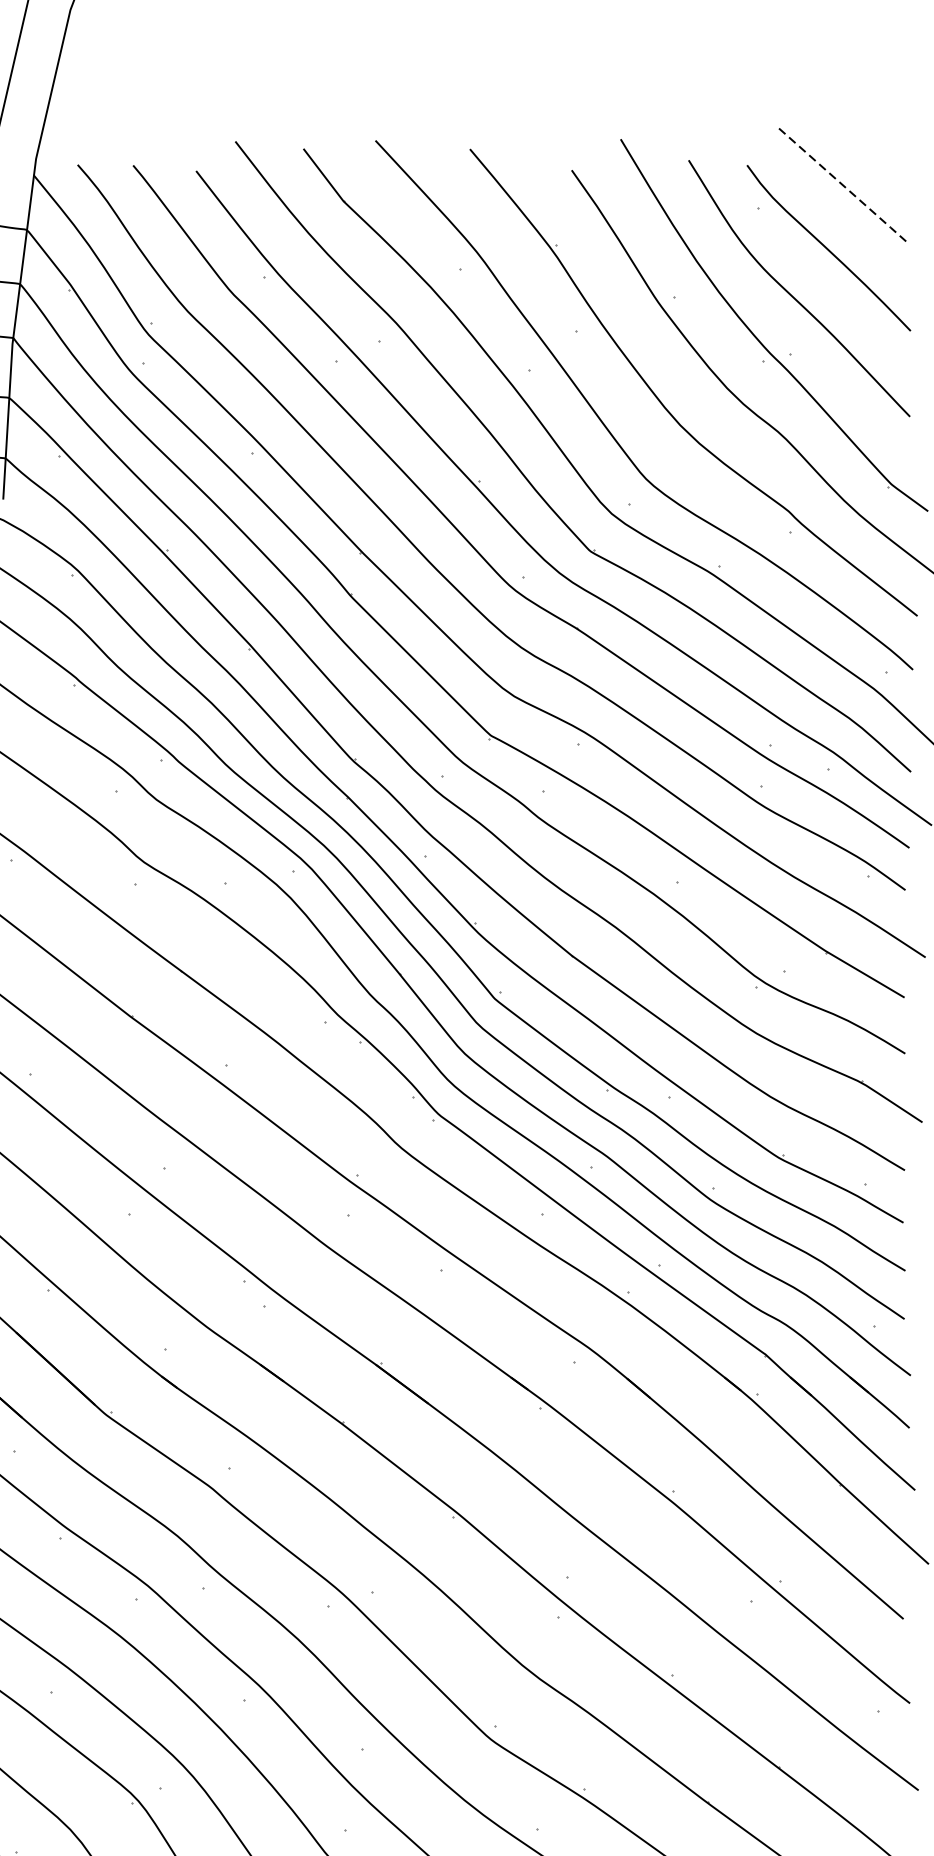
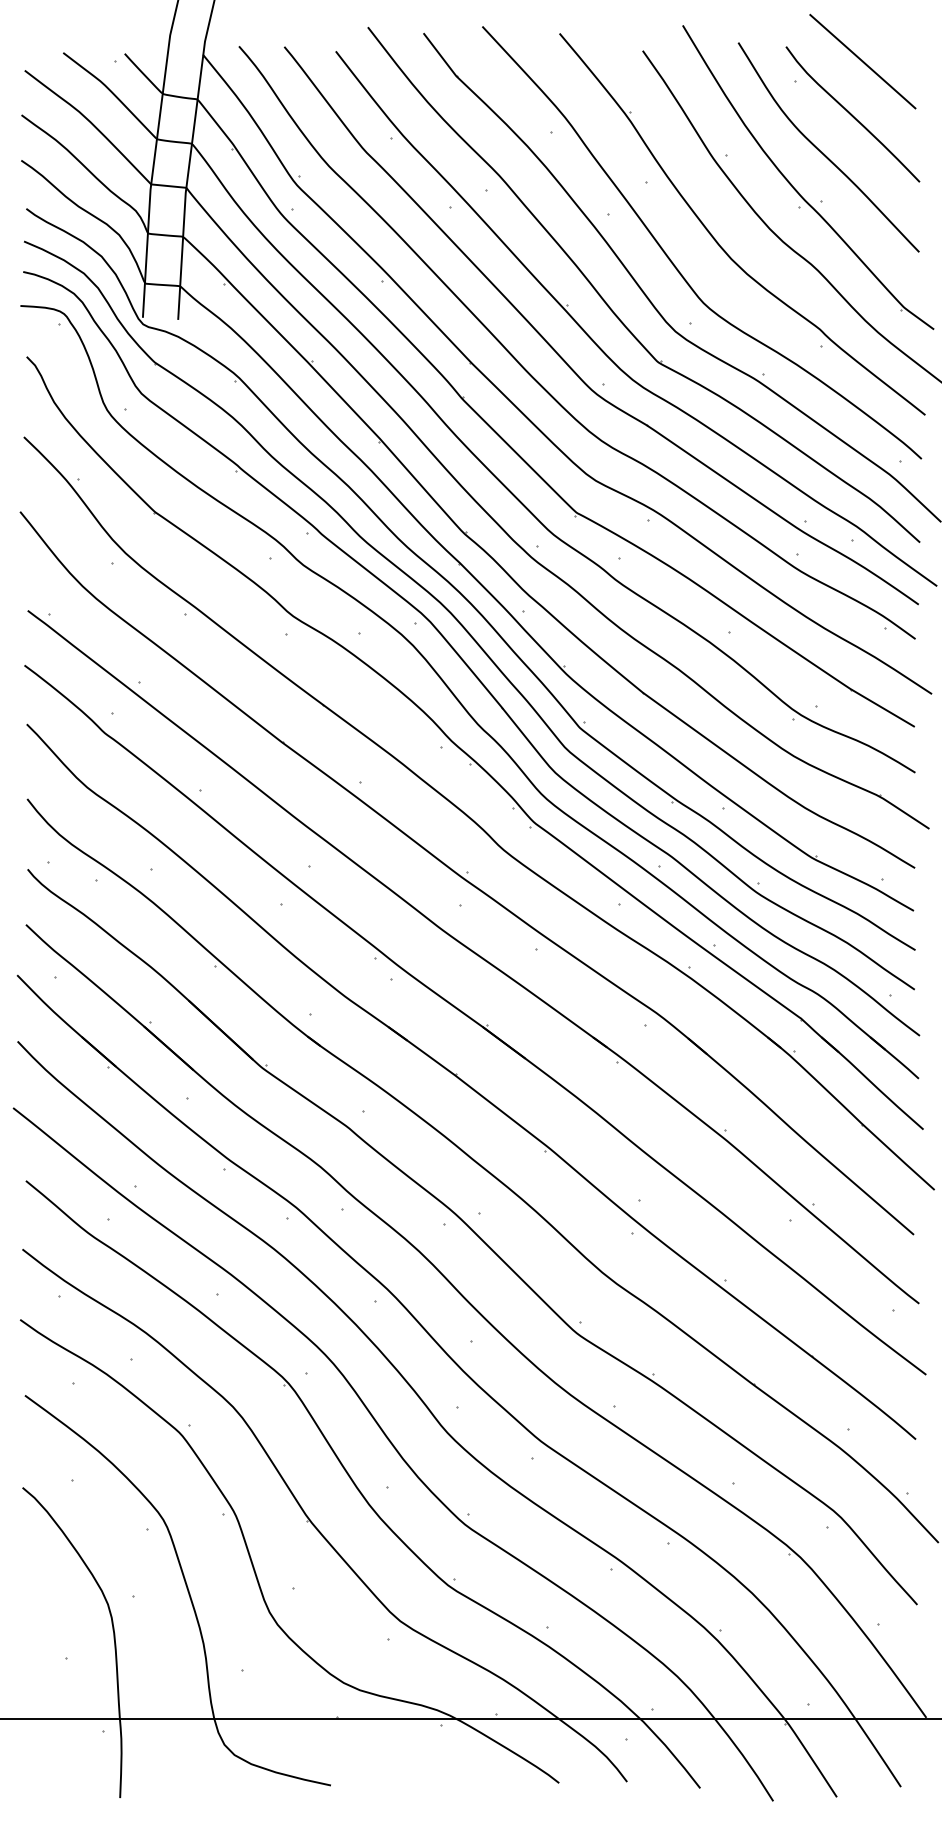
line: (841, 184) -> (863, 62), dashed -> solid

